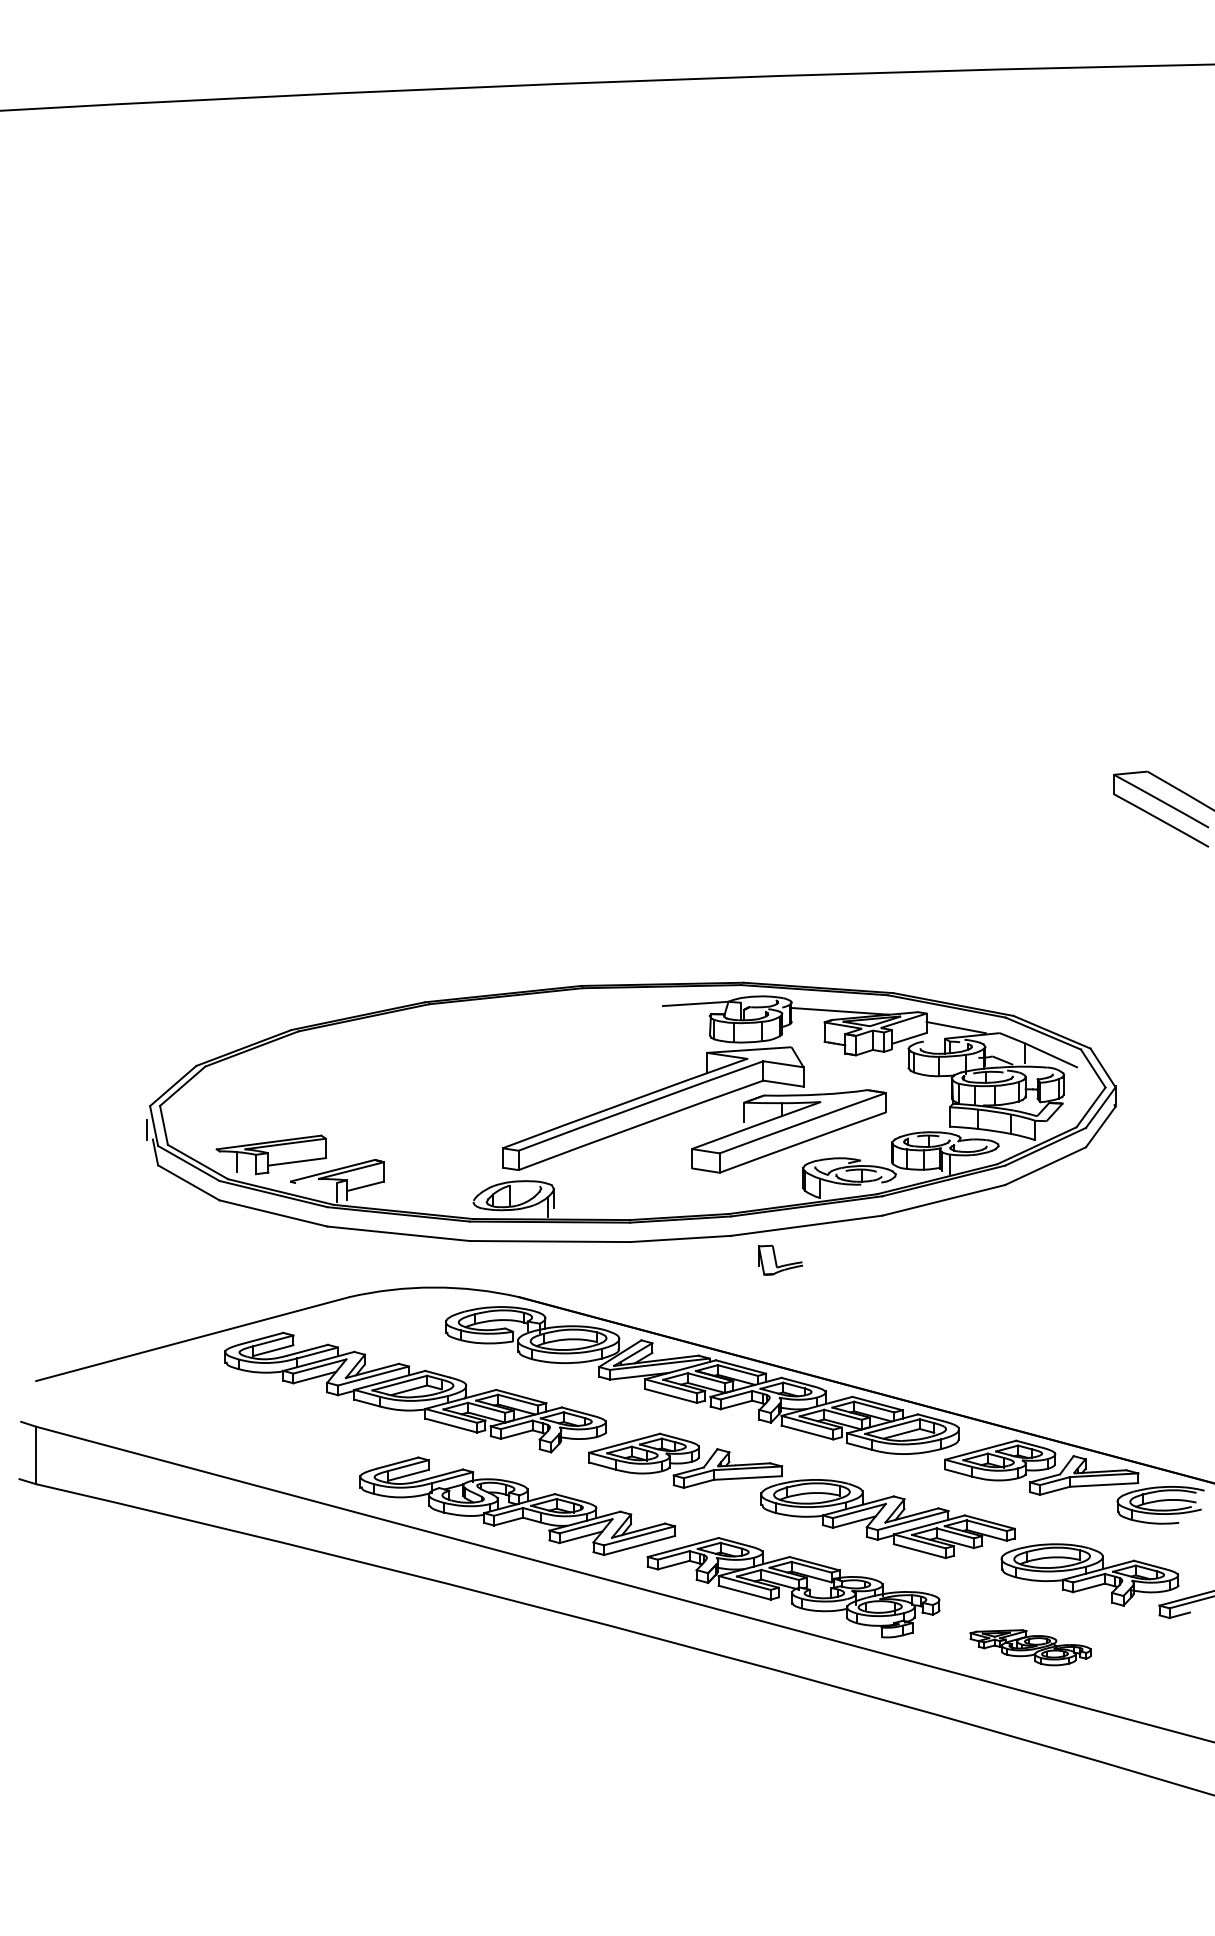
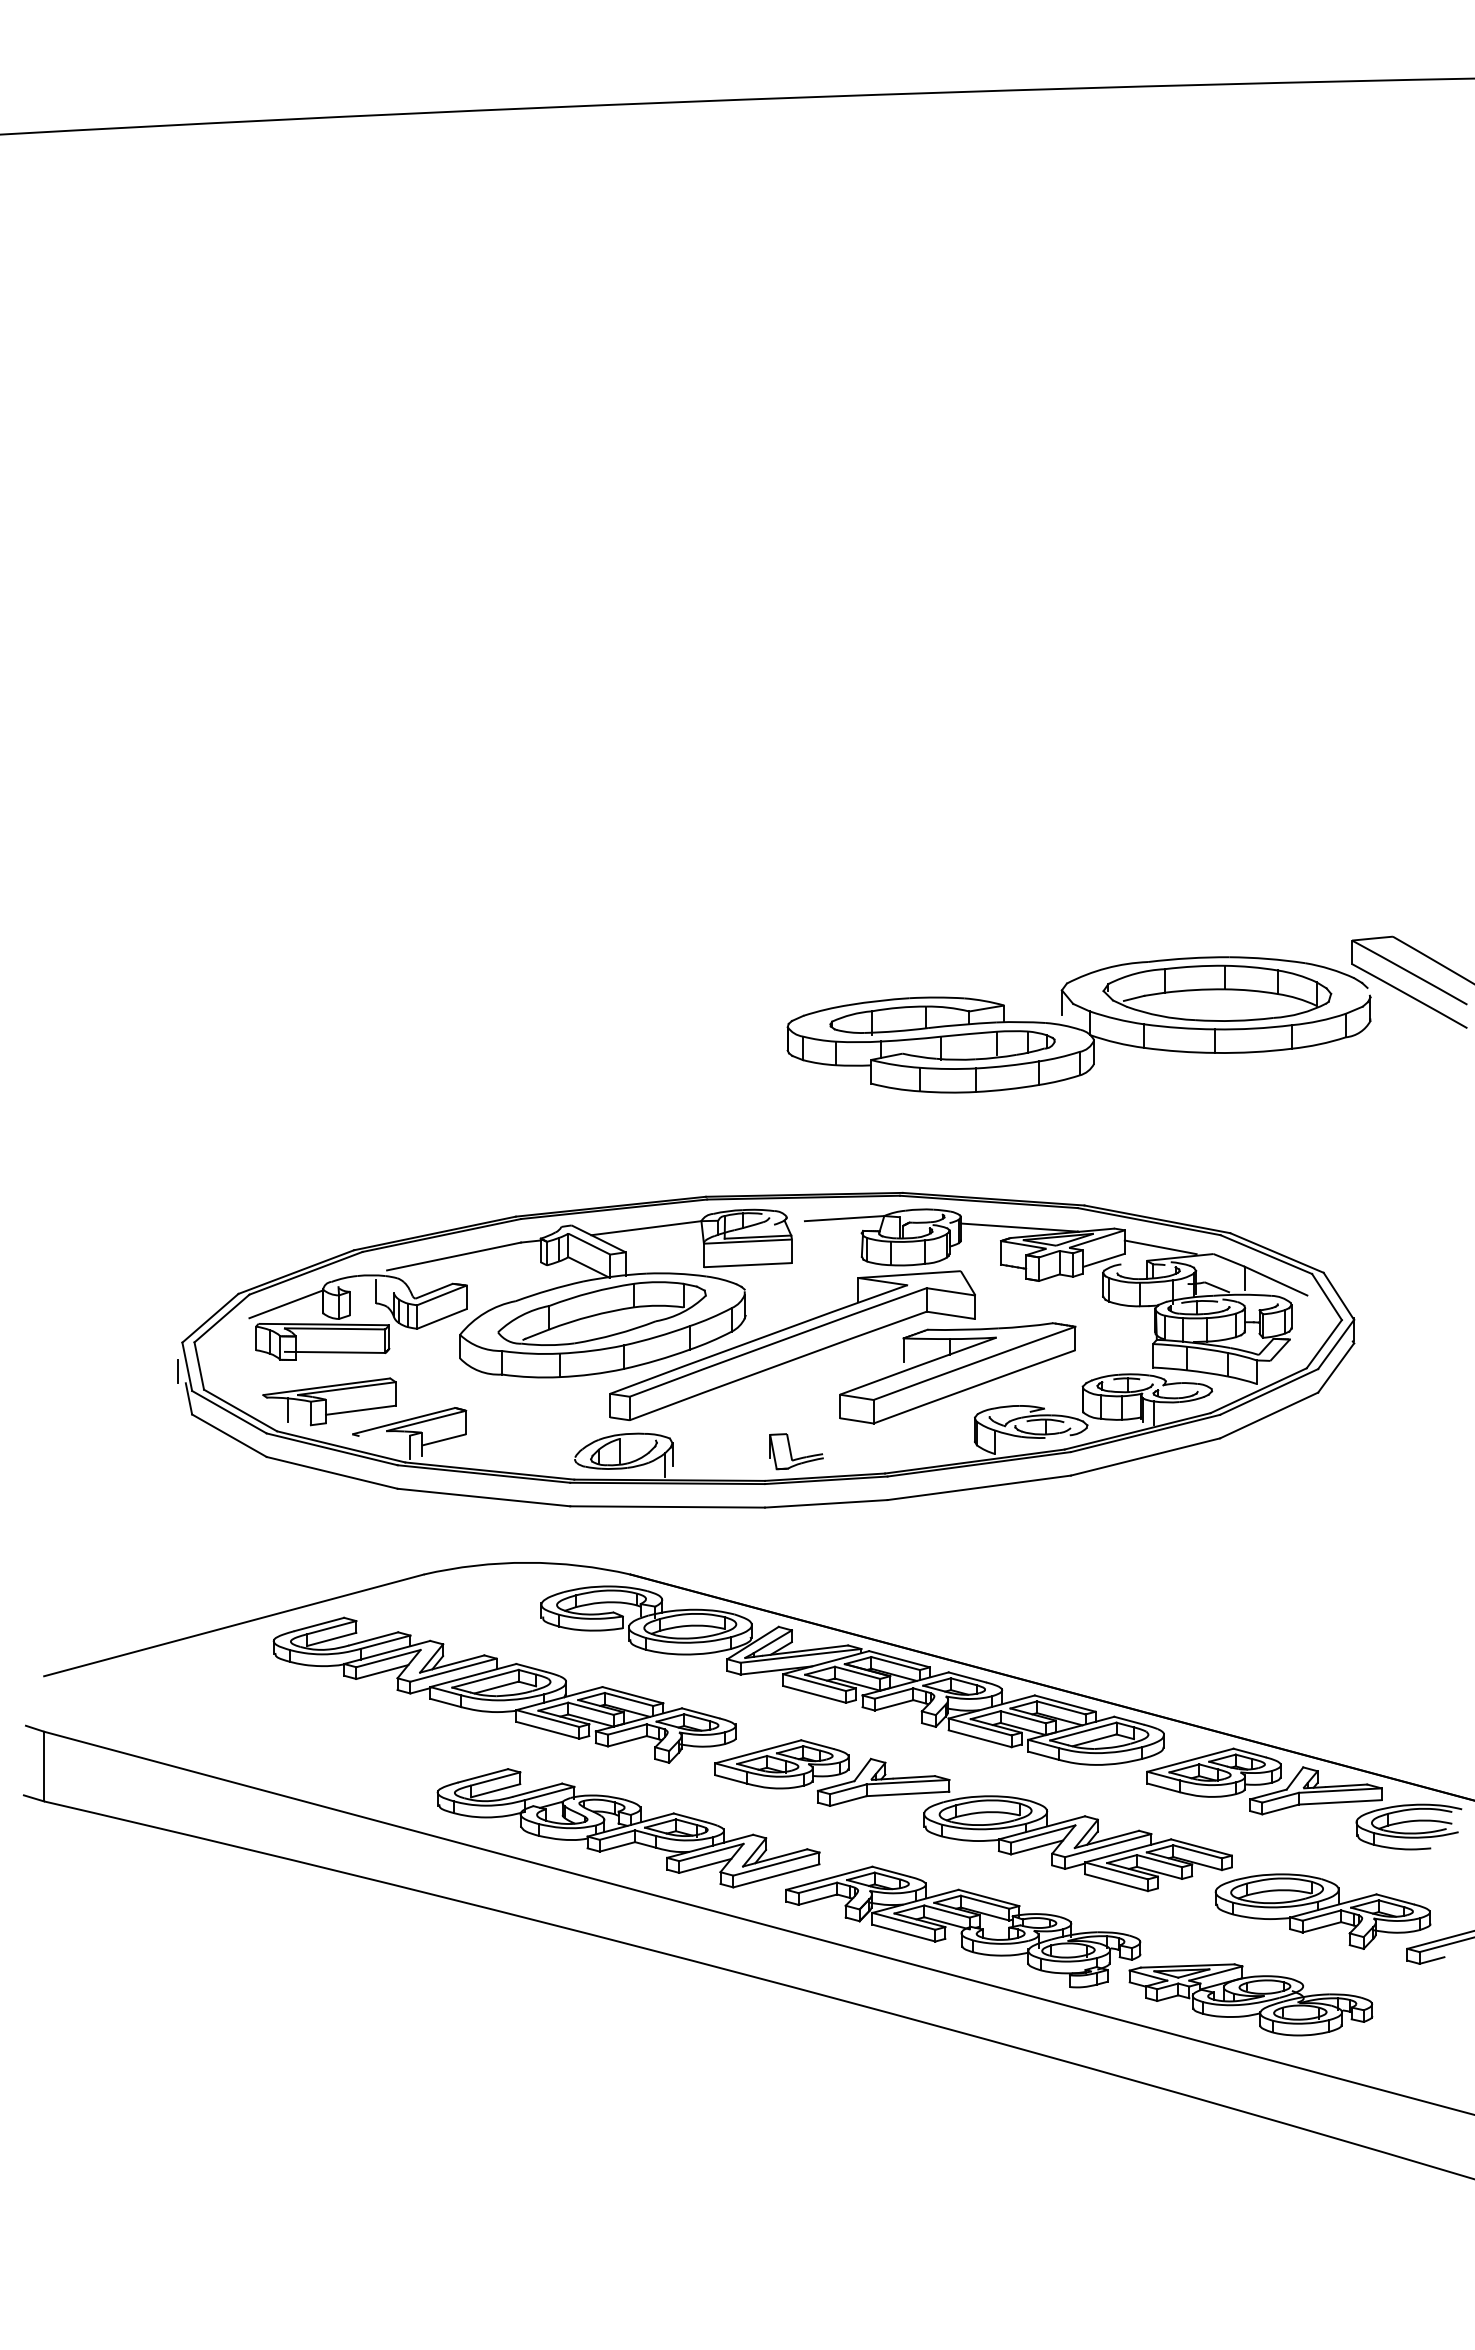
part: (888, 843) -> (1078, 1024), added
part: (428, 1065) -> (520, 1293), added
part: (780, 1260) -> (796, 1451), moved
part: (1030, 1647) -> (1250, 1999), size x1.67

